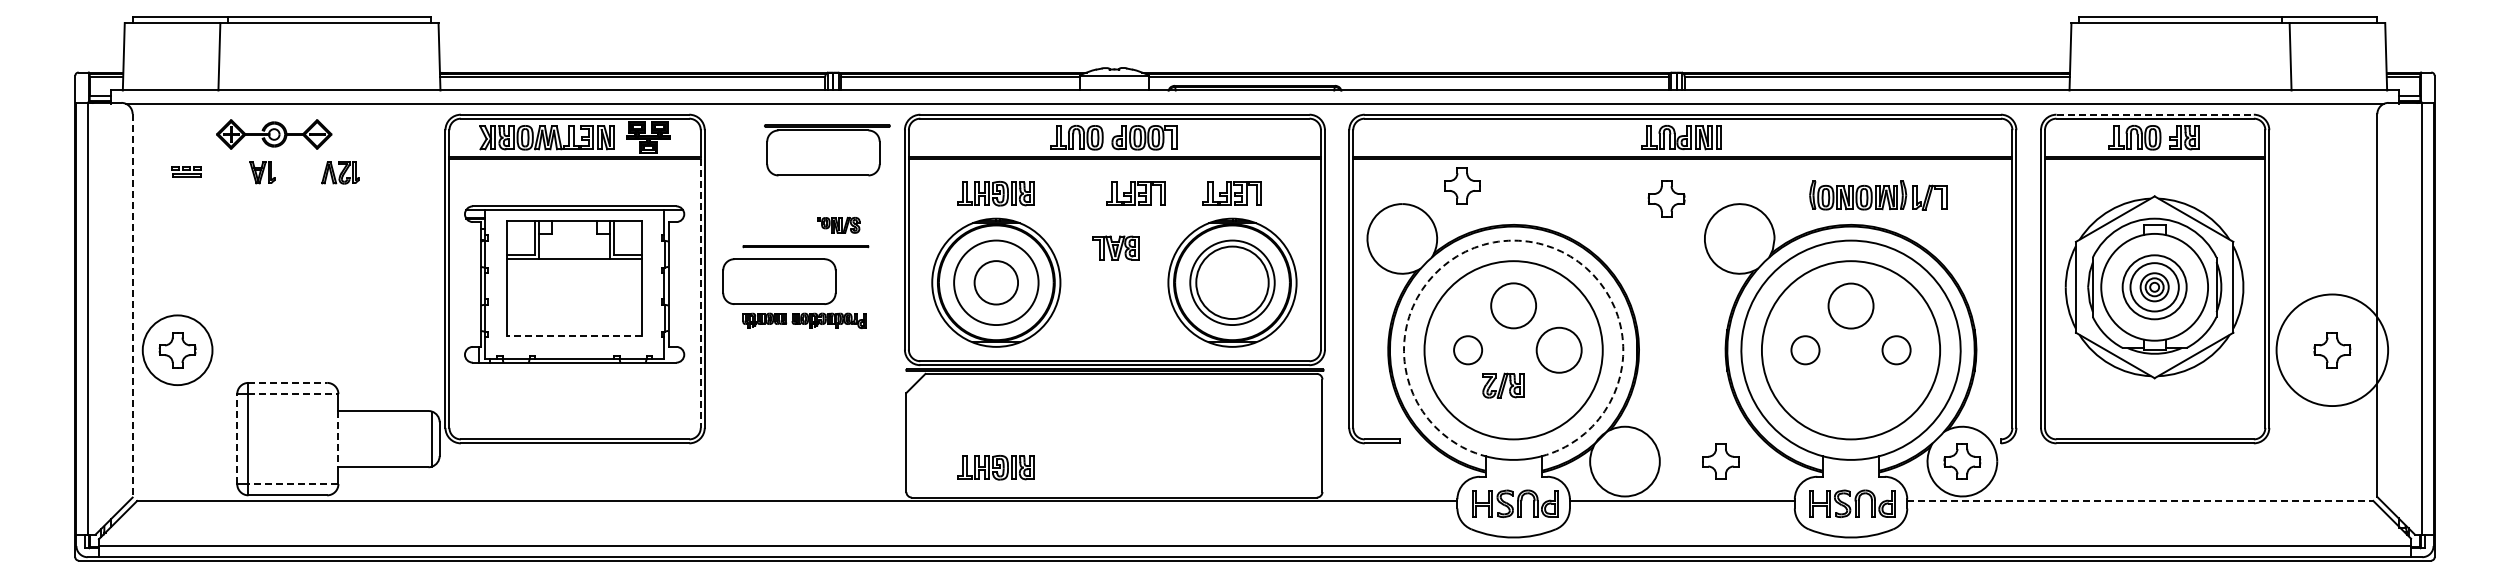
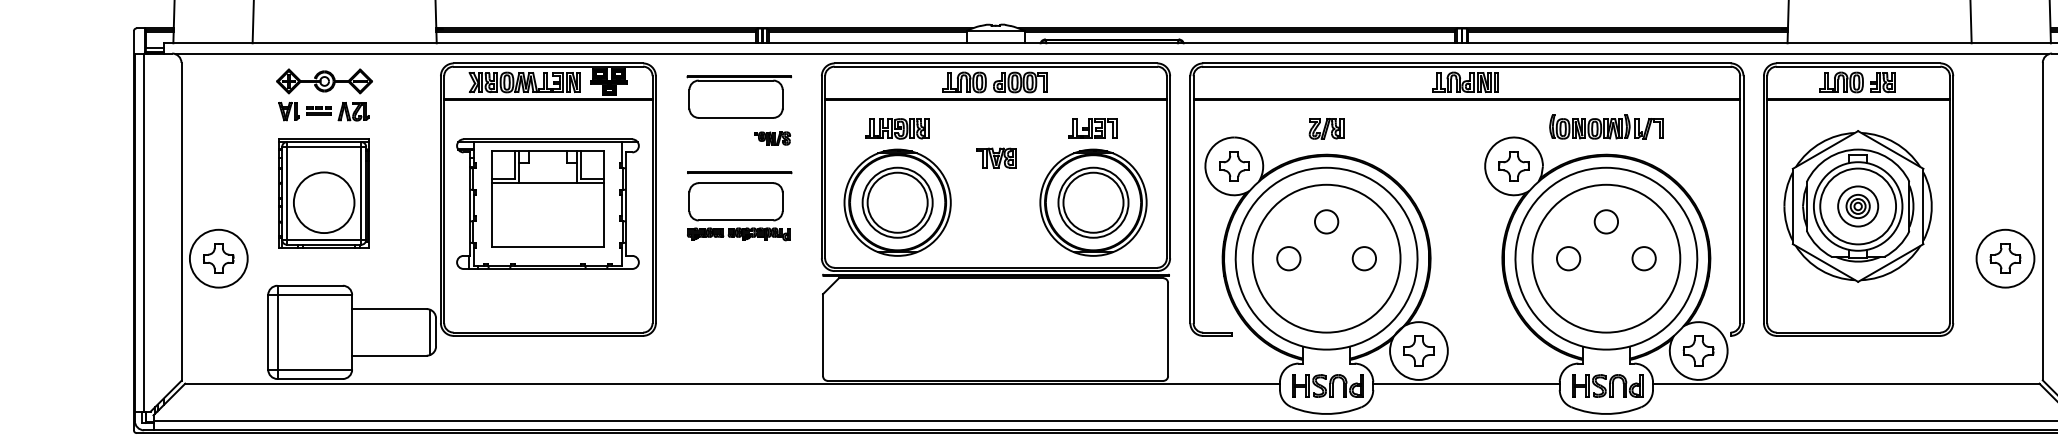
line: (2155, 114) -> (1858, 63), dashed -> solid
part: (274, 134) -> (324, 81), moved
part: (827, 150) -> (739, 97), moved
part: (186, 171) -> (319, 110), moved
part: (1462, 185) -> (1234, 166), moved
part: (1135, 193) -> (1013, 128), removed
part: (1878, 195) -> (1606, 127), moved
part: (1666, 198) -> (1513, 166), moved
part: (838, 224) -> (772, 137), moved
arc: (1513, 240) -> (1326, 167), dashed -> solid
part: (1115, 247) -> (996, 157), moved
part: (304, 271) -> (323, 193), added
part: (779, 281) -> (736, 201), moved
circle: (996, 282) -> (897, 202), size x1.67
circle: (2154, 287) -> (1858, 206), size x1.43
line: (700, 293) -> (652, 211), dashed -> solid
line: (132, 305) -> (181, 221), dashed -> solid
circle: (1513, 305) -> (1326, 221), size x0.62
circle: (1850, 305) -> (1605, 221), size x0.62
line: (574, 335) -> (547, 246), dashed -> solid
circle: (1559, 350) -> (1364, 258), size x0.62
circle: (2332, 350) -> (2005, 258), size x0.62
line: (288, 382) -> (310, 285), dashed -> solid
part: (1503, 385) -> (1326, 128), moved
line: (293, 394) -> (314, 295), dashed -> solid
line: (237, 439) -> (268, 332), dashed -> solid
line: (338, 439) -> (352, 332), dashed -> solid
part: (1720, 461) -> (1418, 350), moved
part: (995, 467) -> (896, 355), removed
line: (293, 484) -> (314, 370), dashed -> solid
line: (2140, 500) -> (1846, 383), dashed -> solid

